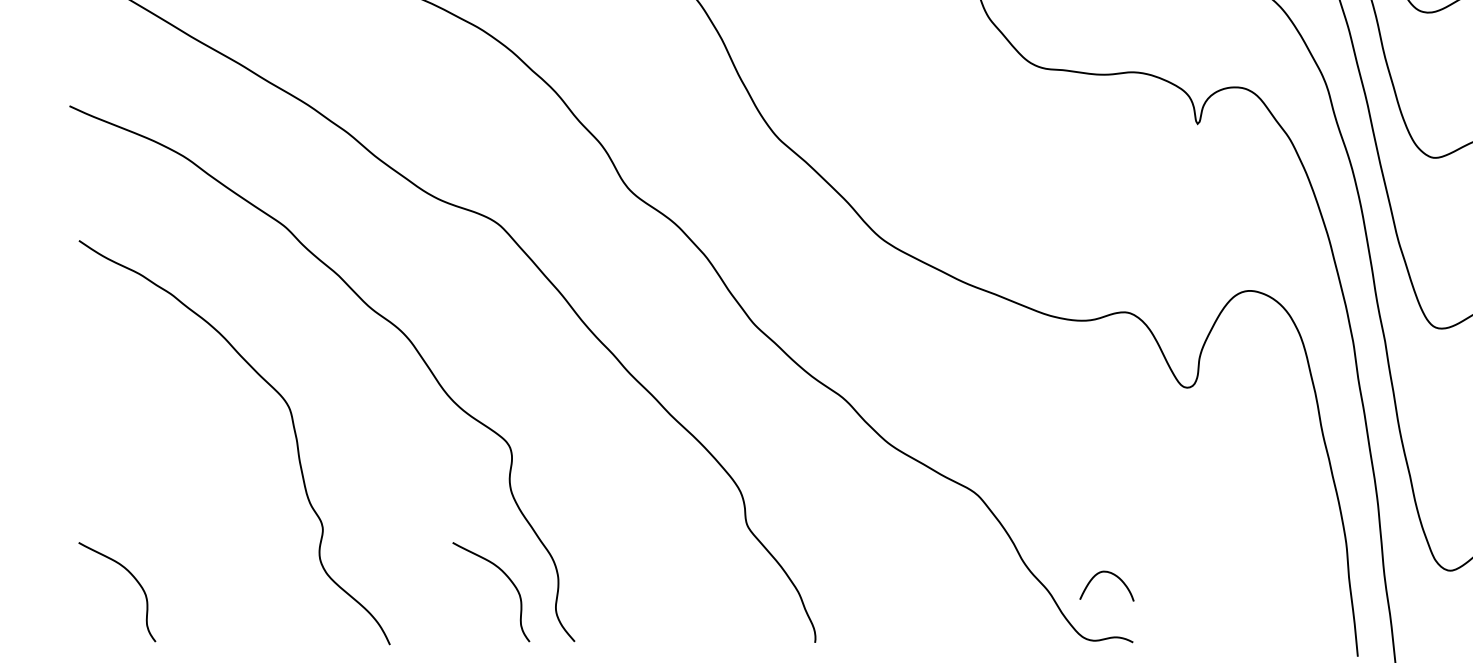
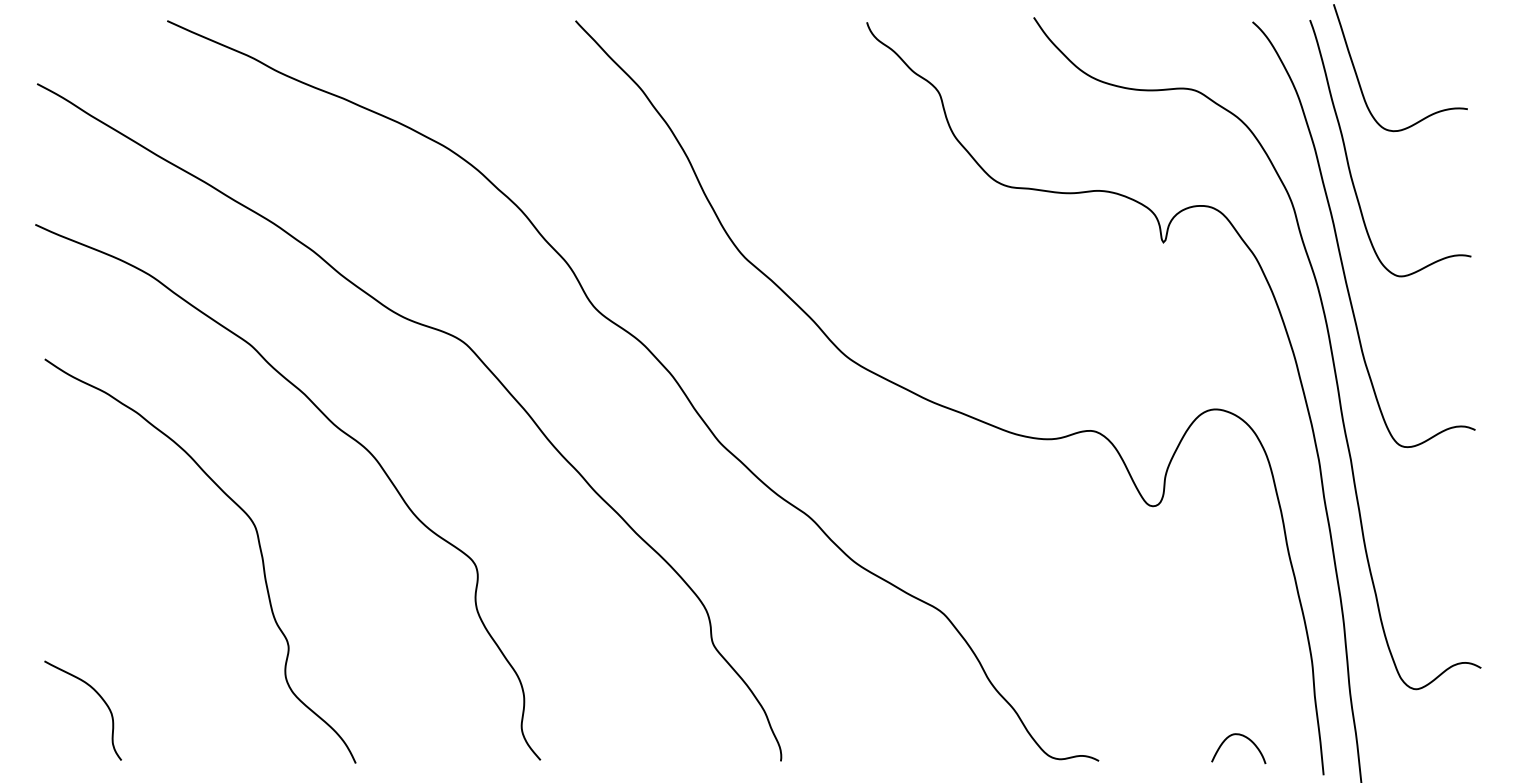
curve: (1112, 574) -> (1244, 737), moved
curve: (505, 575) -> (471, 694), removed

